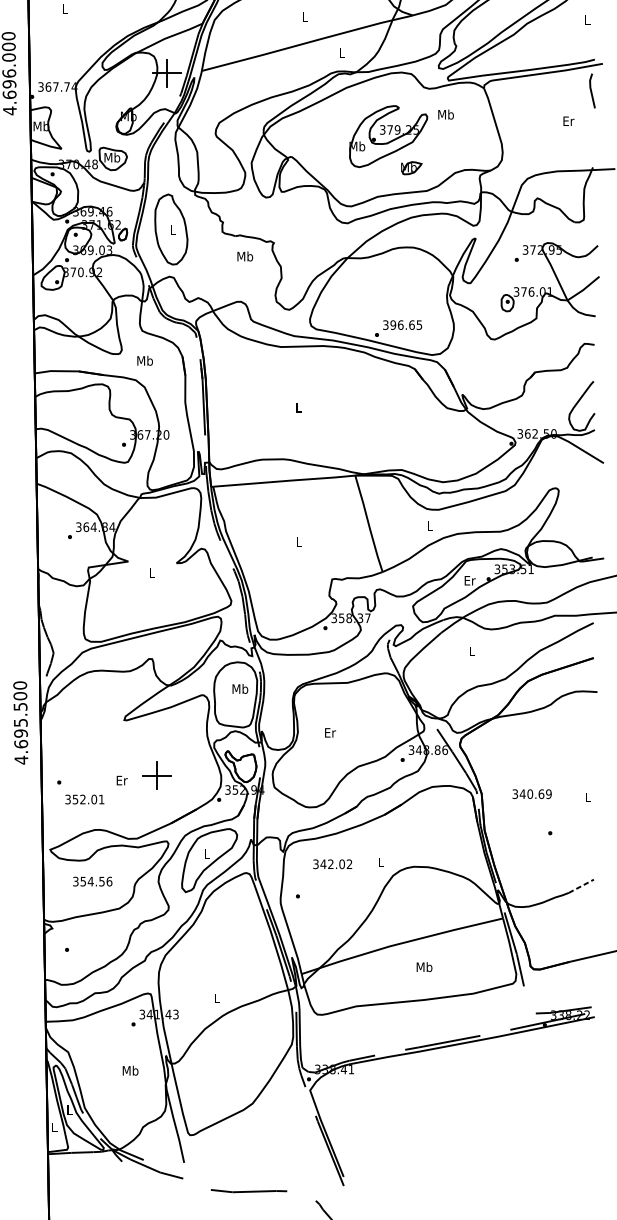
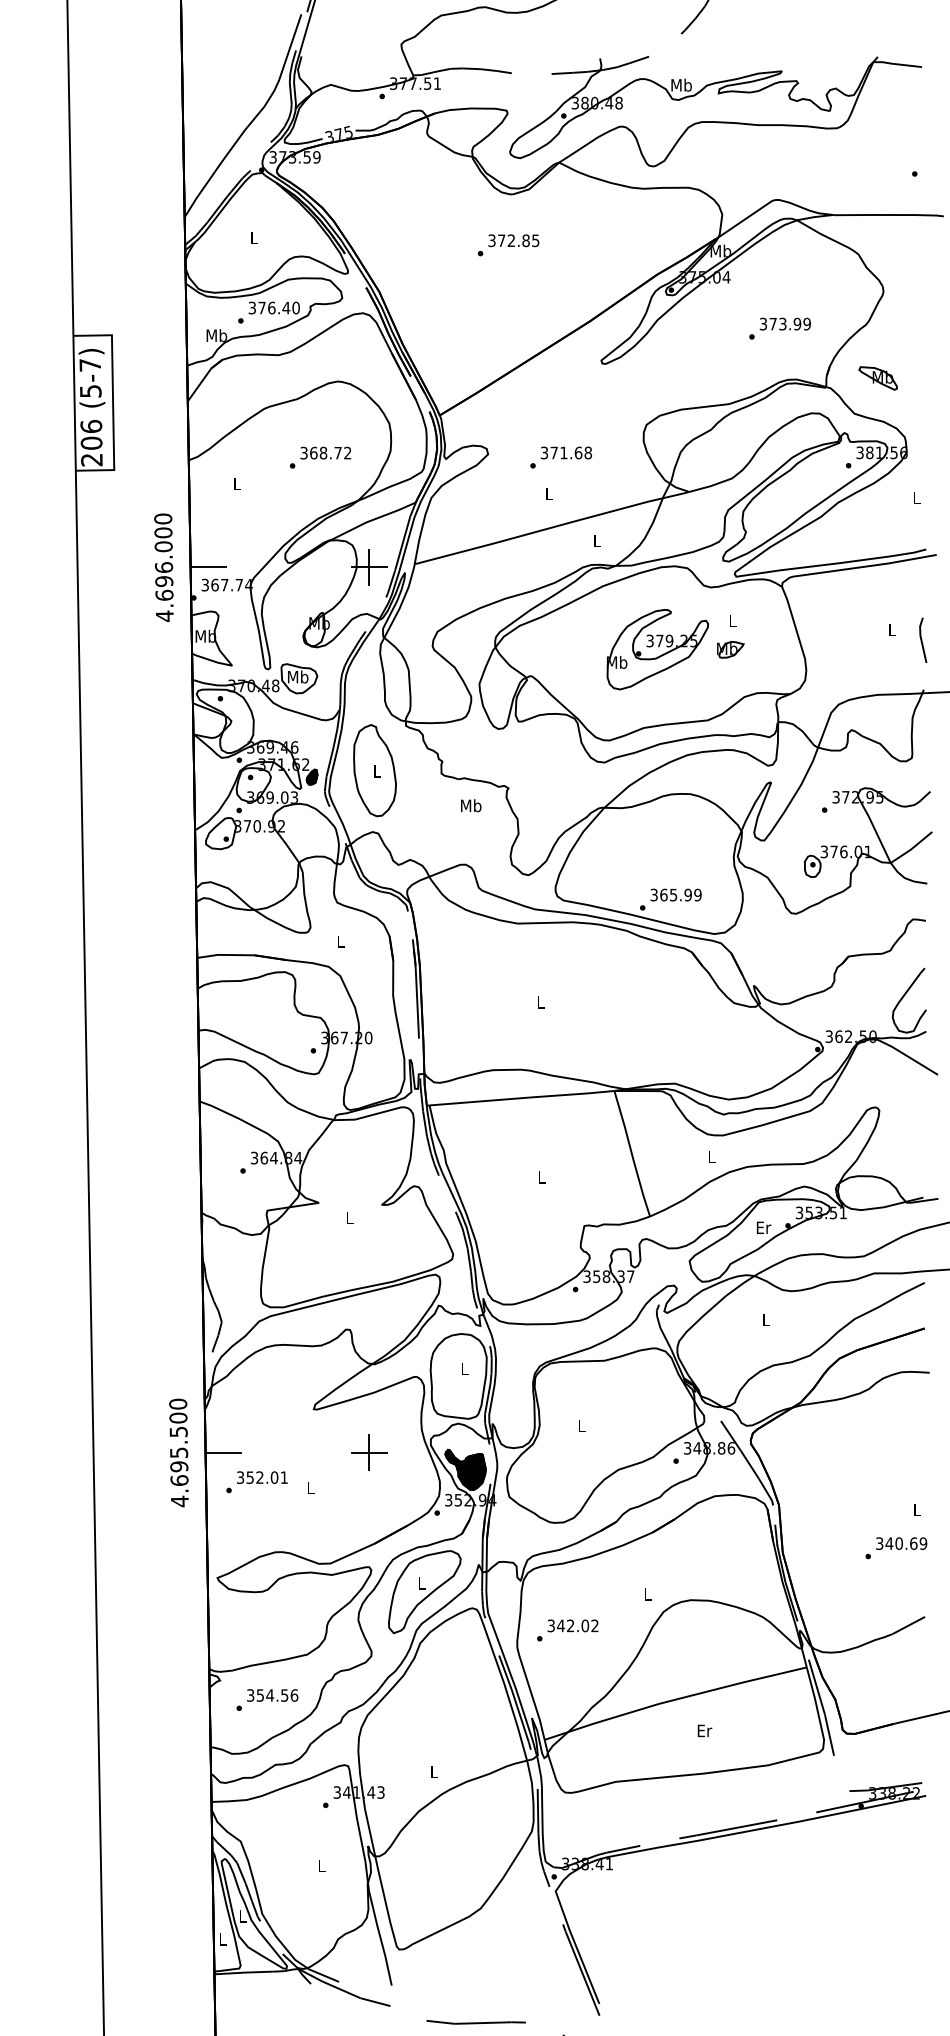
line: (43, 73) -> (208, 567), added
line: (591, 90) -> (922, 639), moved
text: (445, 114) -> (732, 620), Mb -> L
text: (568, 121) -> (892, 629), Er -> L
part: (411, 167) -> (730, 649), moved
fill: (122, 234) -> (311, 776), added
text: (406, 324) -> (680, 894), 396.65 -> 365.99
text: (144, 360) -> (340, 941), Mb -> L
text: (240, 688) -> (464, 1368), Mb -> L
text: (20, 722) -> (178, 1452), moved
text: (330, 732) -> (582, 1425), Er -> L
line: (54, 753) -> (223, 1452), added
fill: (240, 766) -> (465, 1469), added
part: (157, 775) -> (369, 1452), moved
text: (122, 780) -> (311, 1487), Er -> L
text: (532, 794) -> (901, 1543), moved
text: (84, 799) -> (262, 1477), moved
text: (332, 863) -> (572, 1625), moved
text: (92, 881) -> (272, 1695), moved
line: (581, 886) -> (909, 1625), dashed -> solid
text: (424, 966) -> (704, 1730), Mb -> Er
text: (130, 1070) -> (321, 1865), Mb -> L

